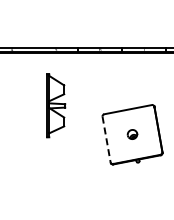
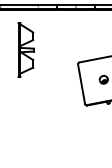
part: (56, 105) -> (26, 49), moved
line: (106, 140) -> (81, 84), dashed -> solid

